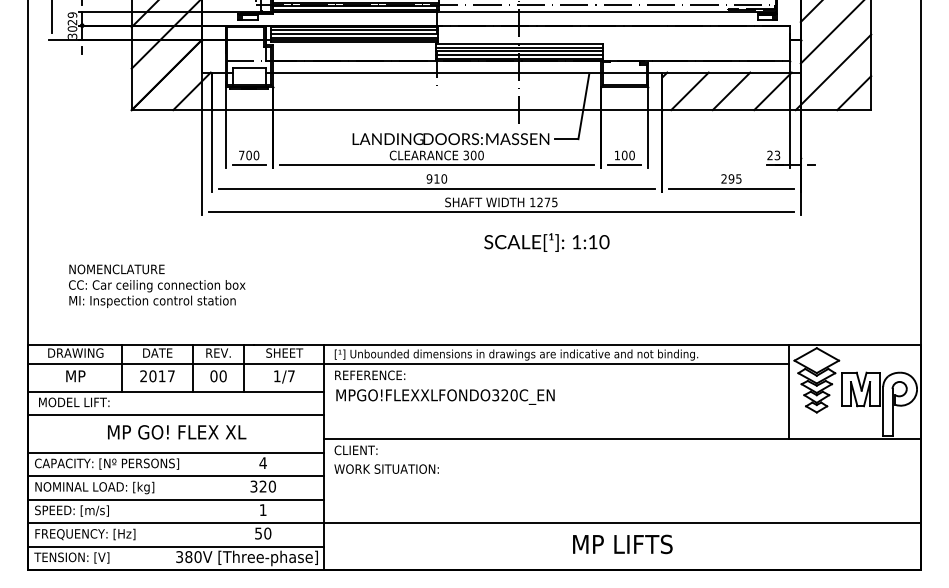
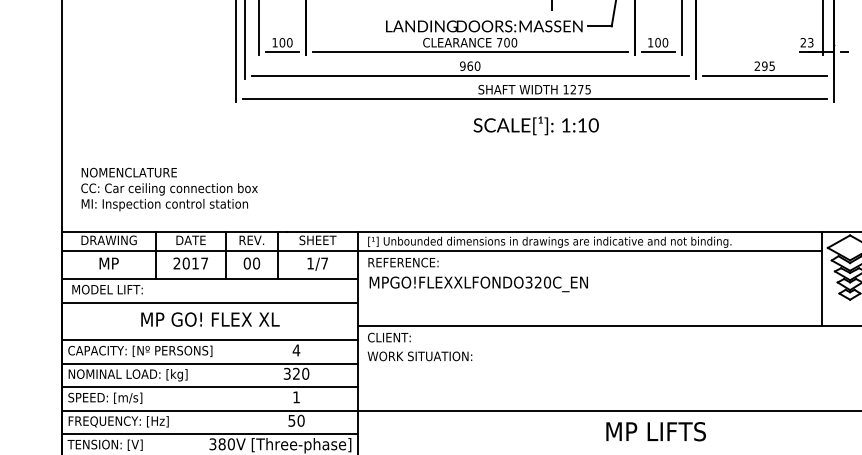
text: (241, 155) -> (274, 42), 700 -> 100
text: (465, 155) -> (498, 42), 300 -> 700
text: (436, 178) -> (469, 65), 910 -> 960
text: (546, 242) -> (535, 125), moved
text: (157, 285) -> (169, 188), moved

